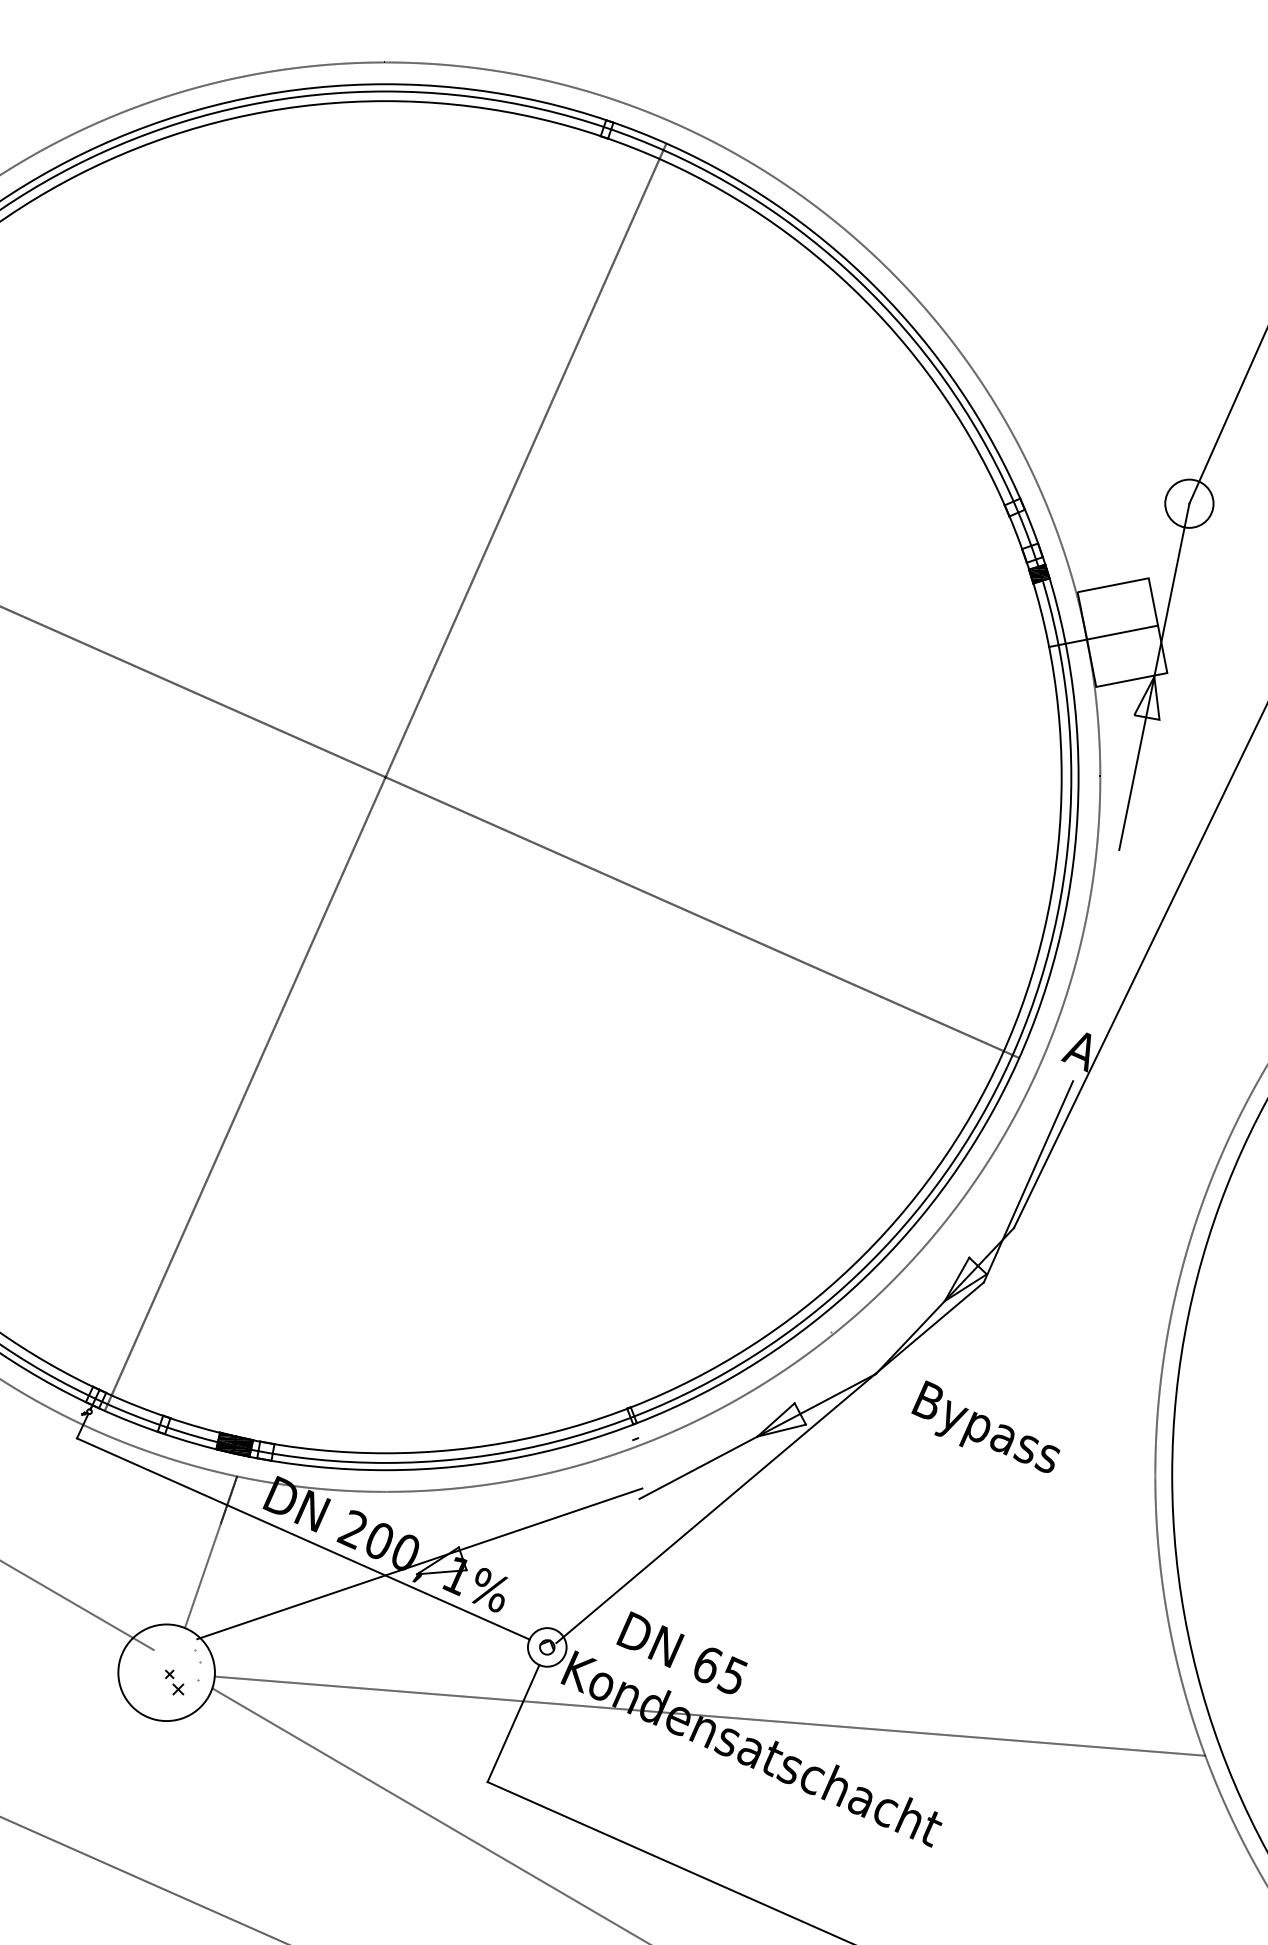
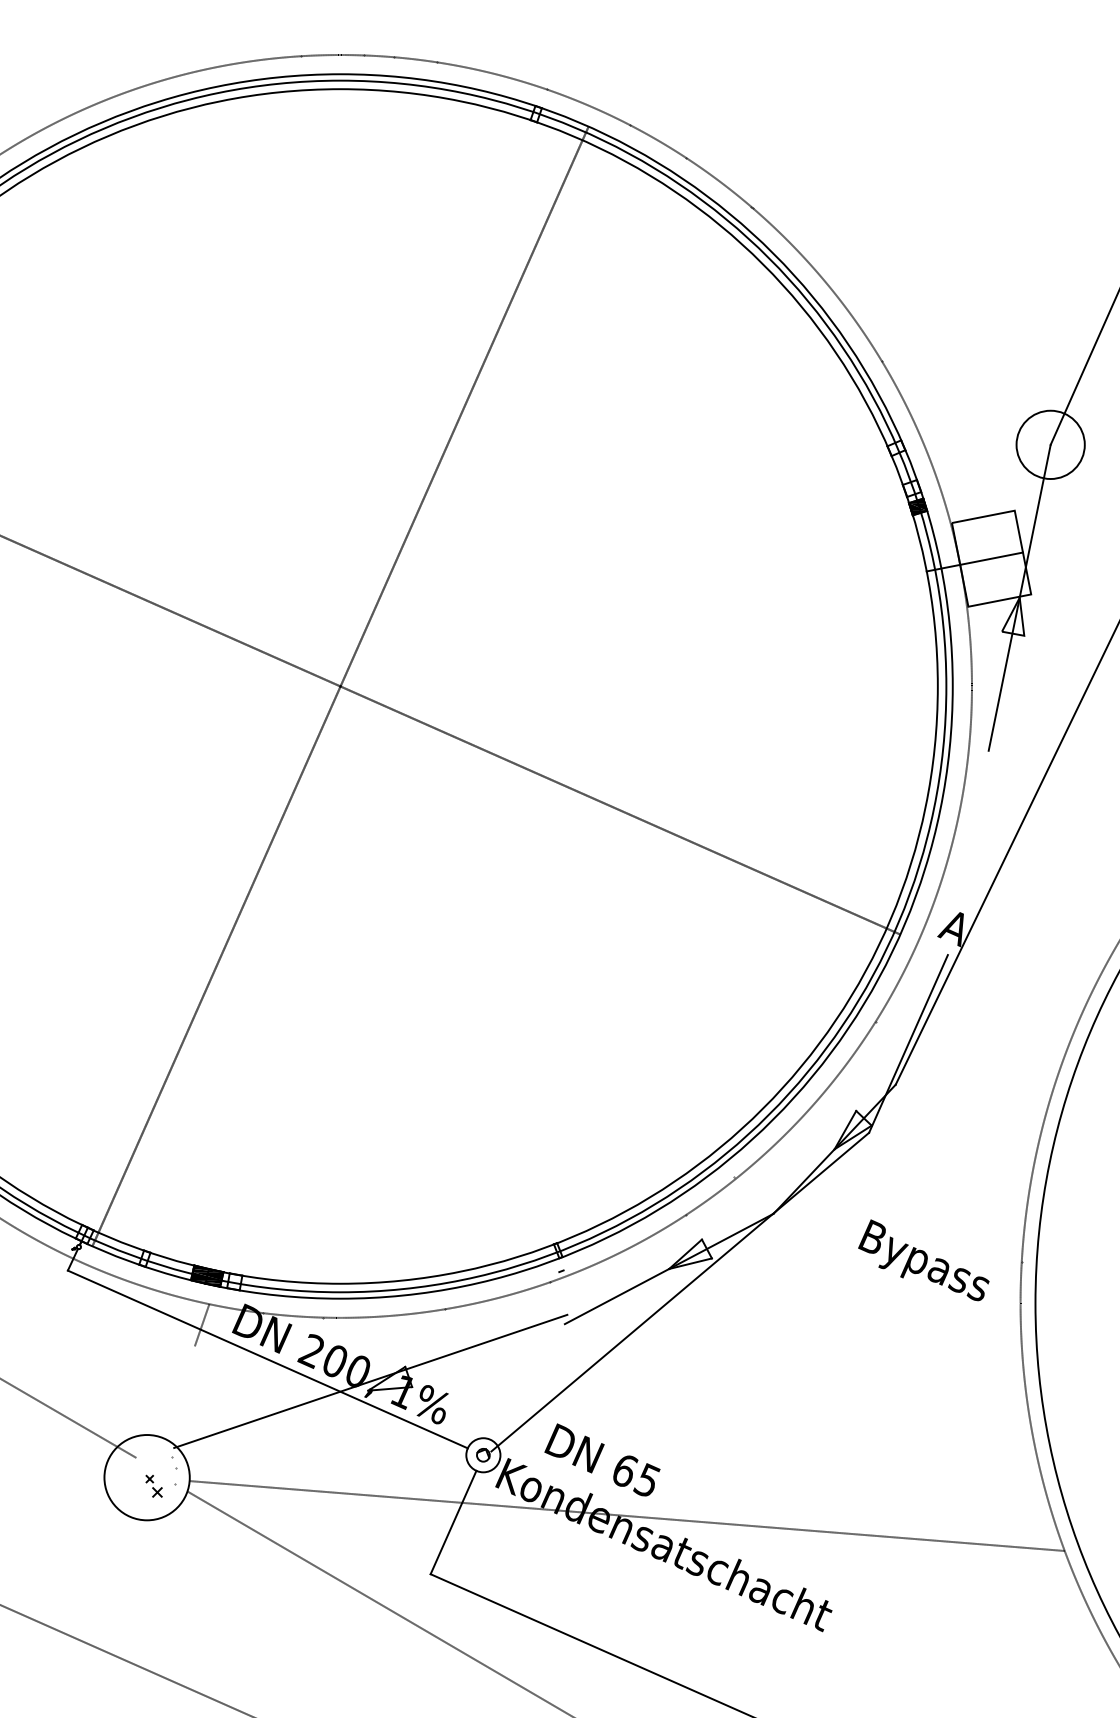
circle: (1189, 503) -> (1050, 444), size x1.6
text: (985, 1426) -> (923, 1260), moved
line: (211, 1552) -> (186, 1371), removed

